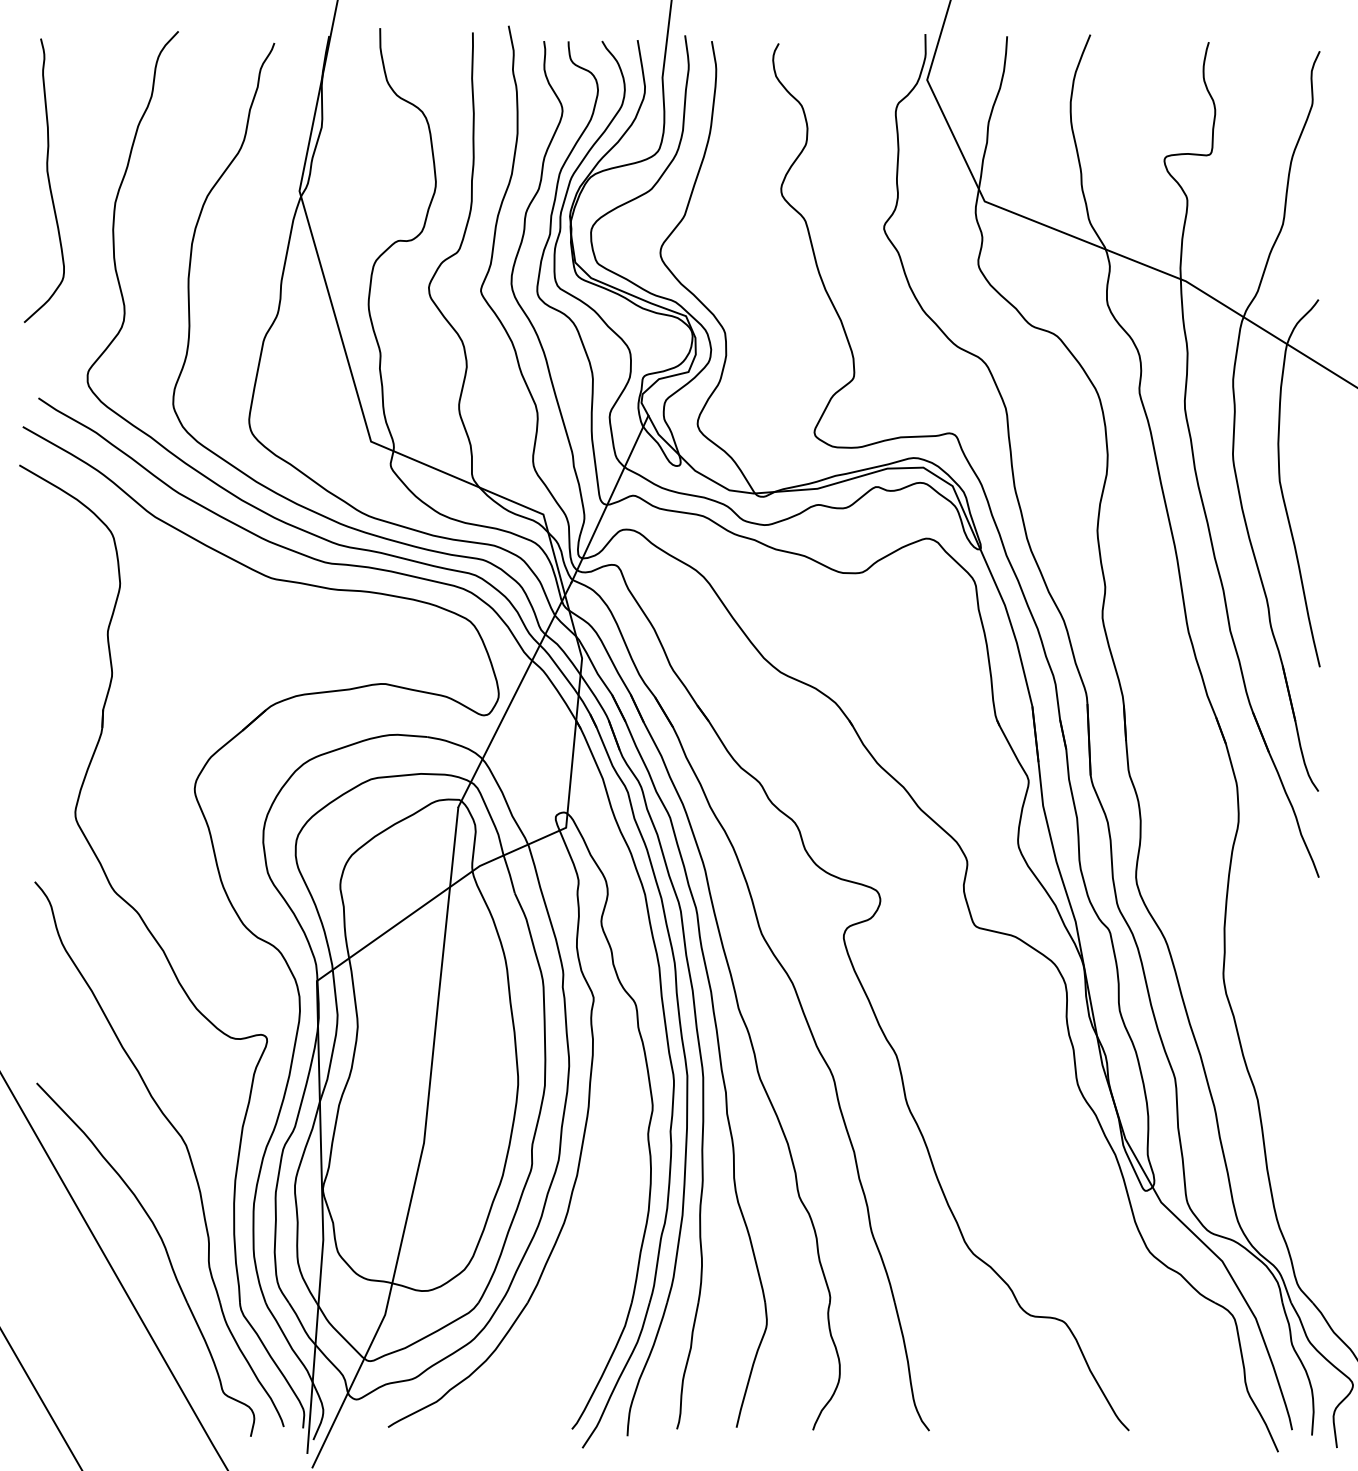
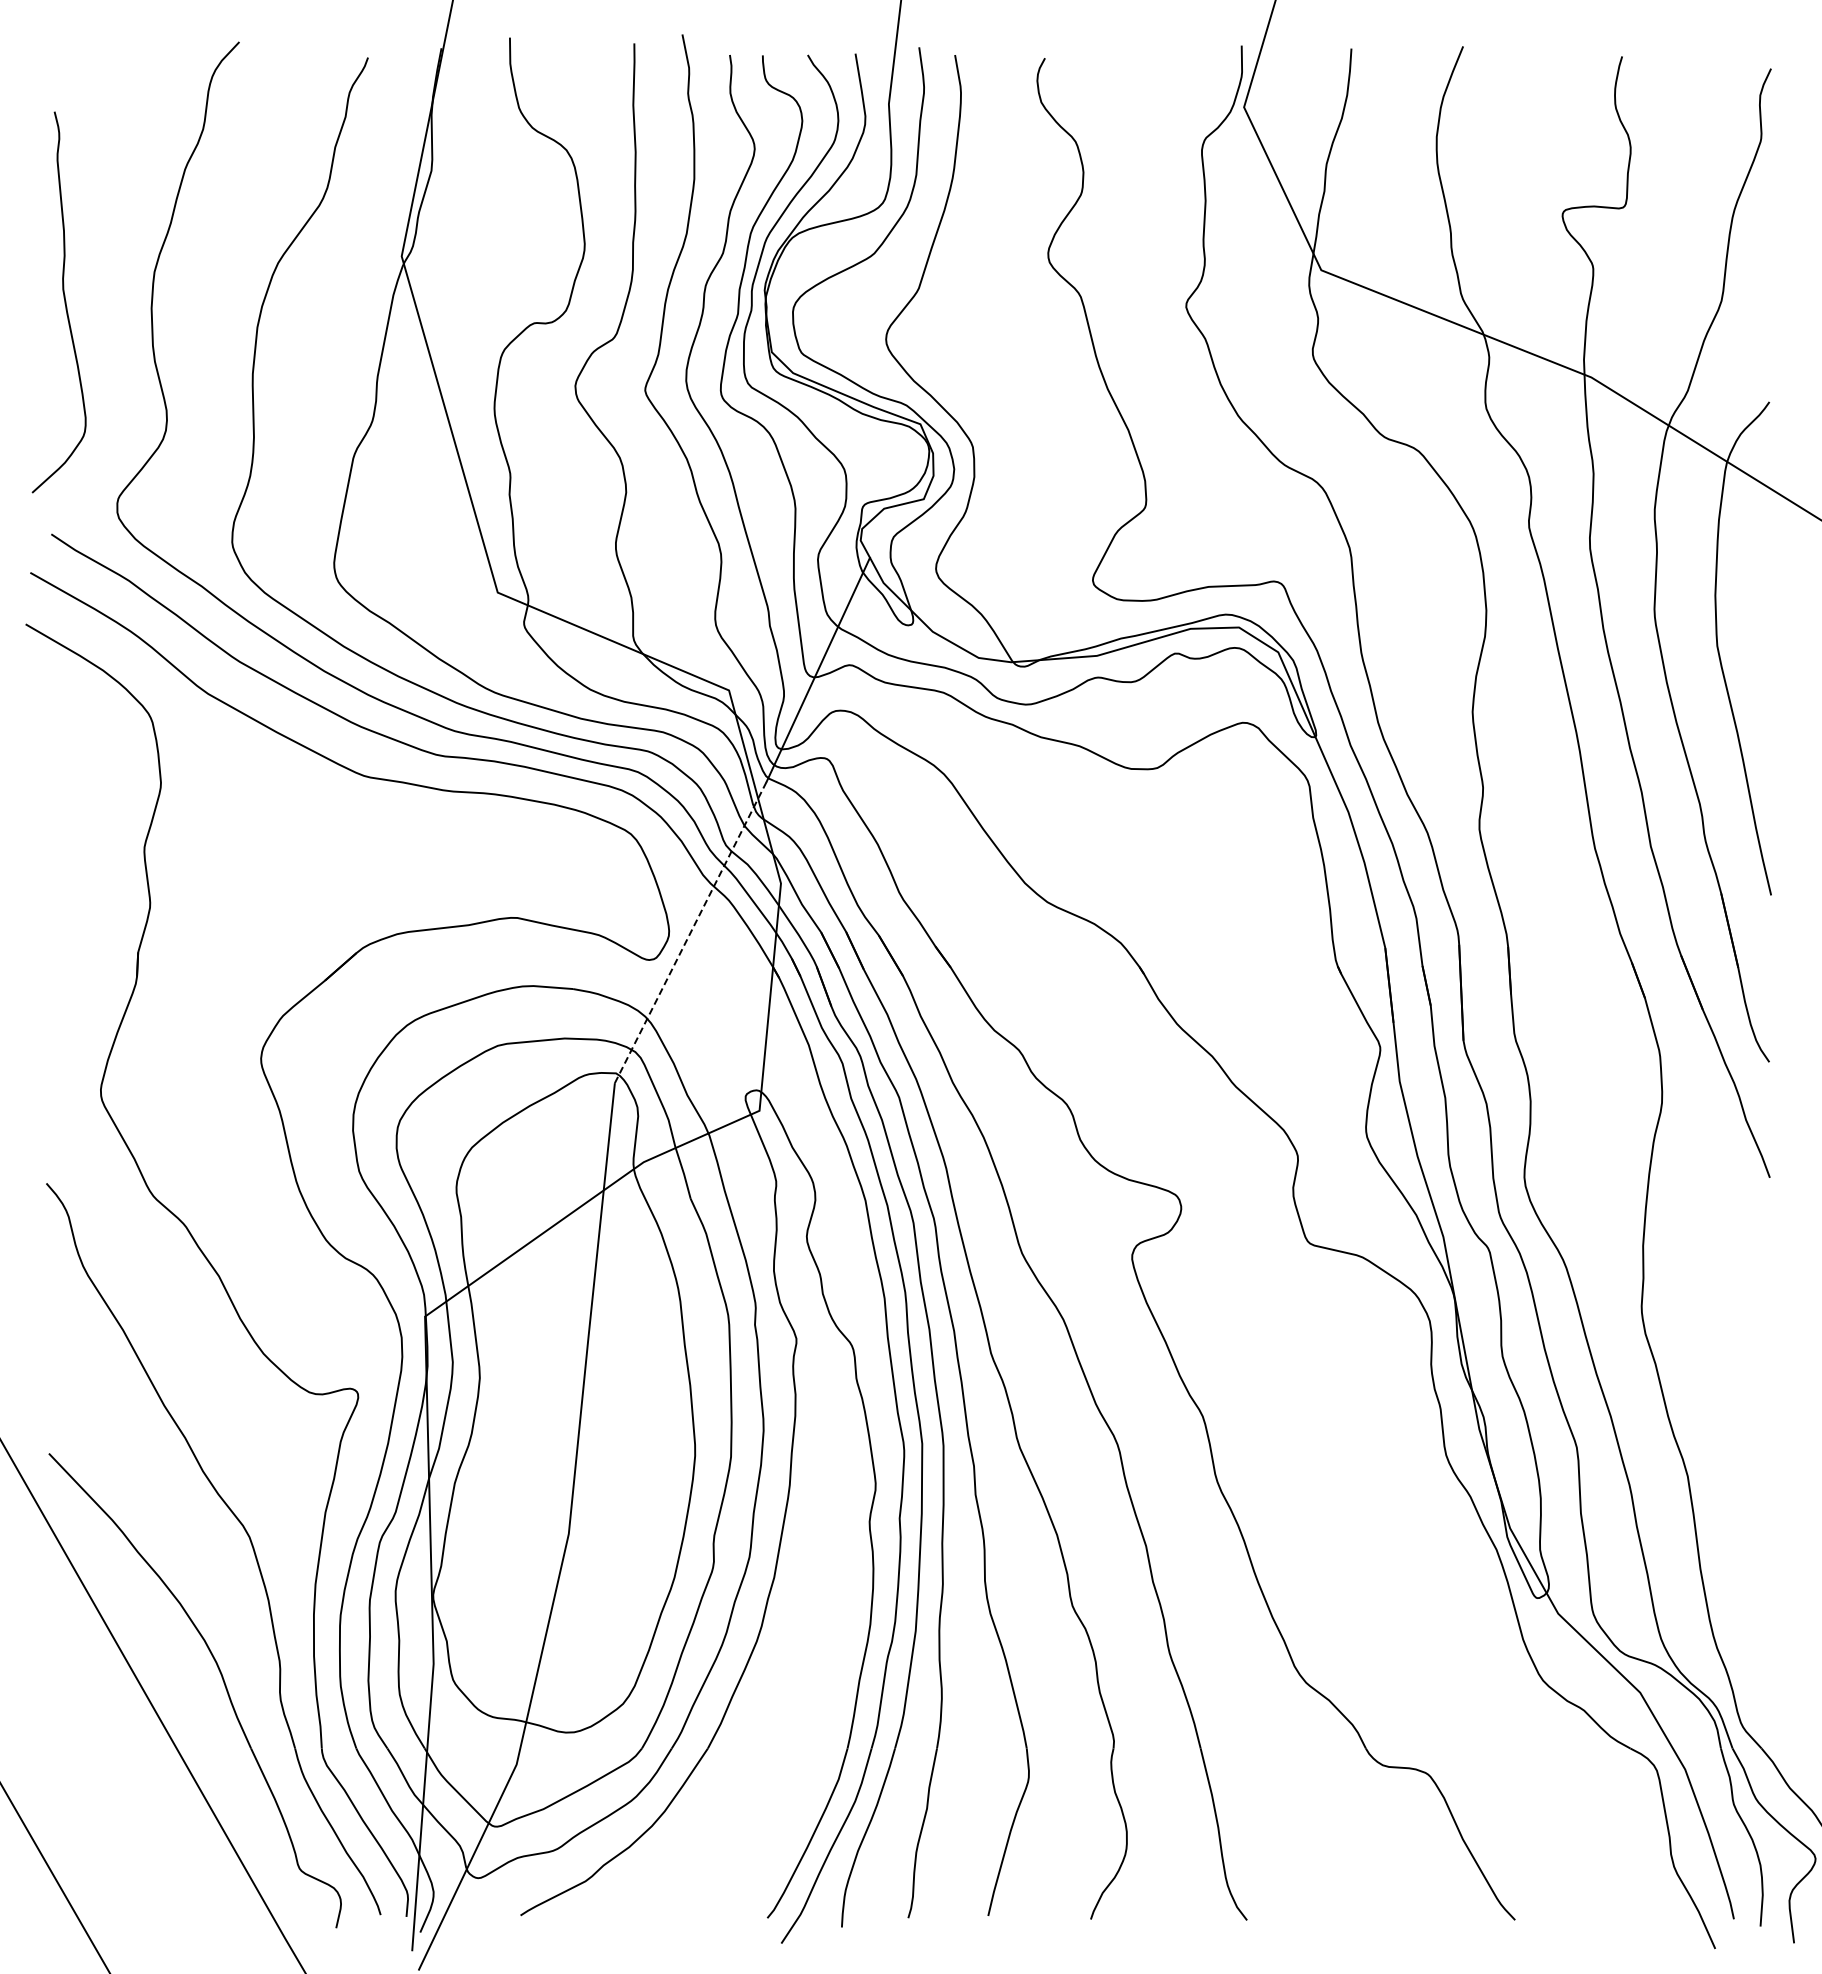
curve: (48, 180) -> (64, 302), moved
line: (514, 694) -> (690, 932), solid -> dashed

